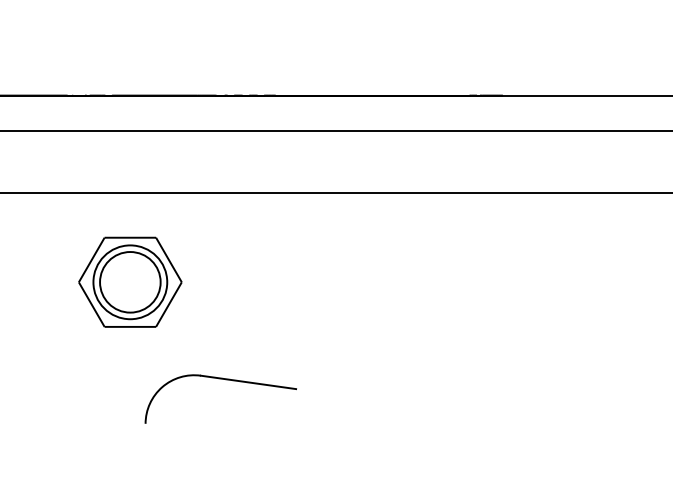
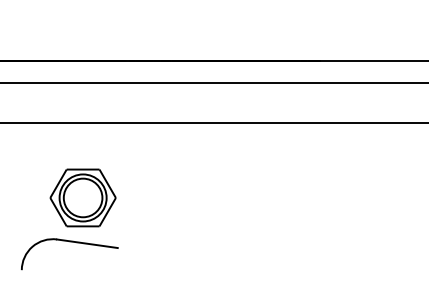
part: (129, 281) -> (82, 197), moved
part: (220, 380) -> (69, 242), moved

